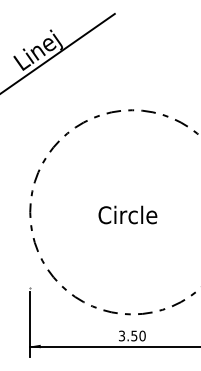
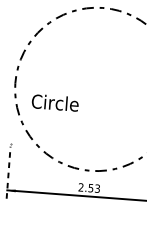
text: (127, 214) -> (55, 102), moved
line: (30, 324) -> (8, 172), solid -> dashed
text: (132, 335) -> (89, 187), 3.50 -> 2.53

